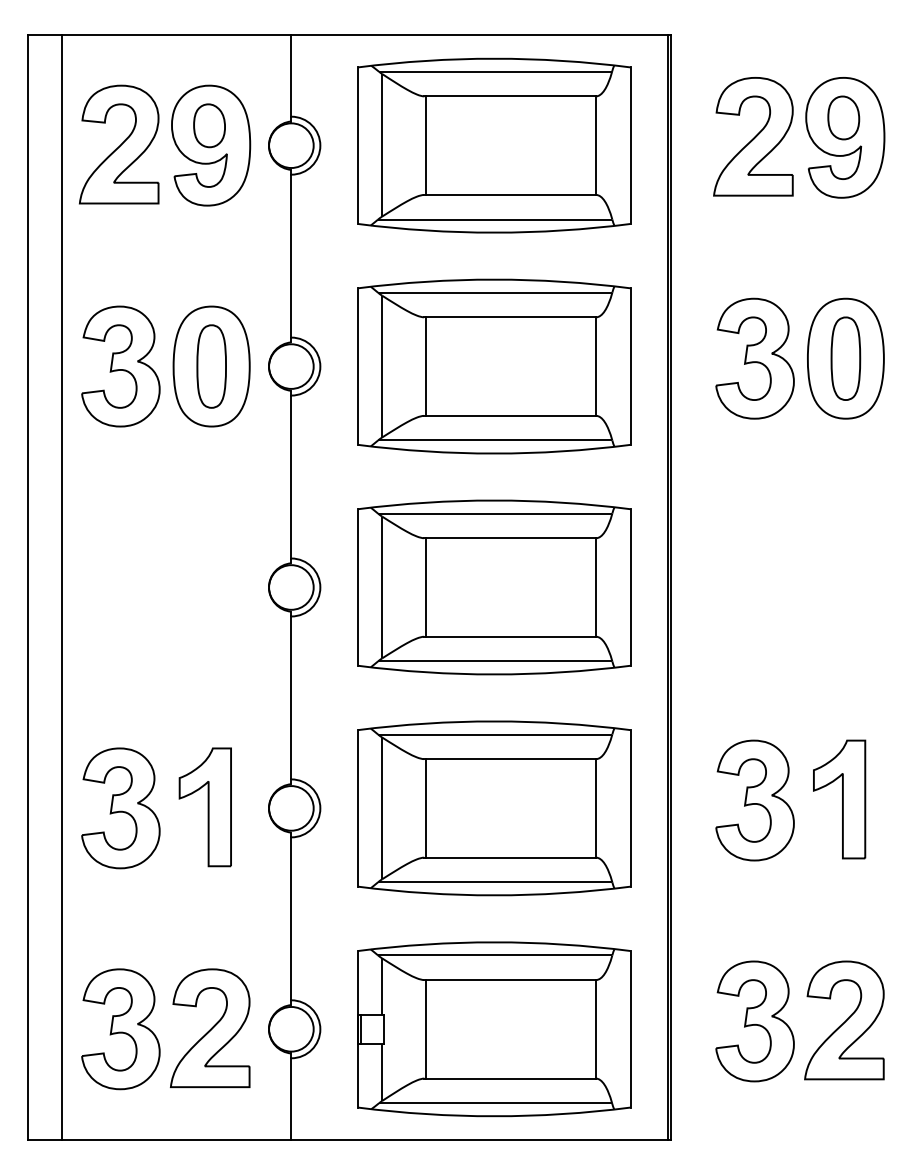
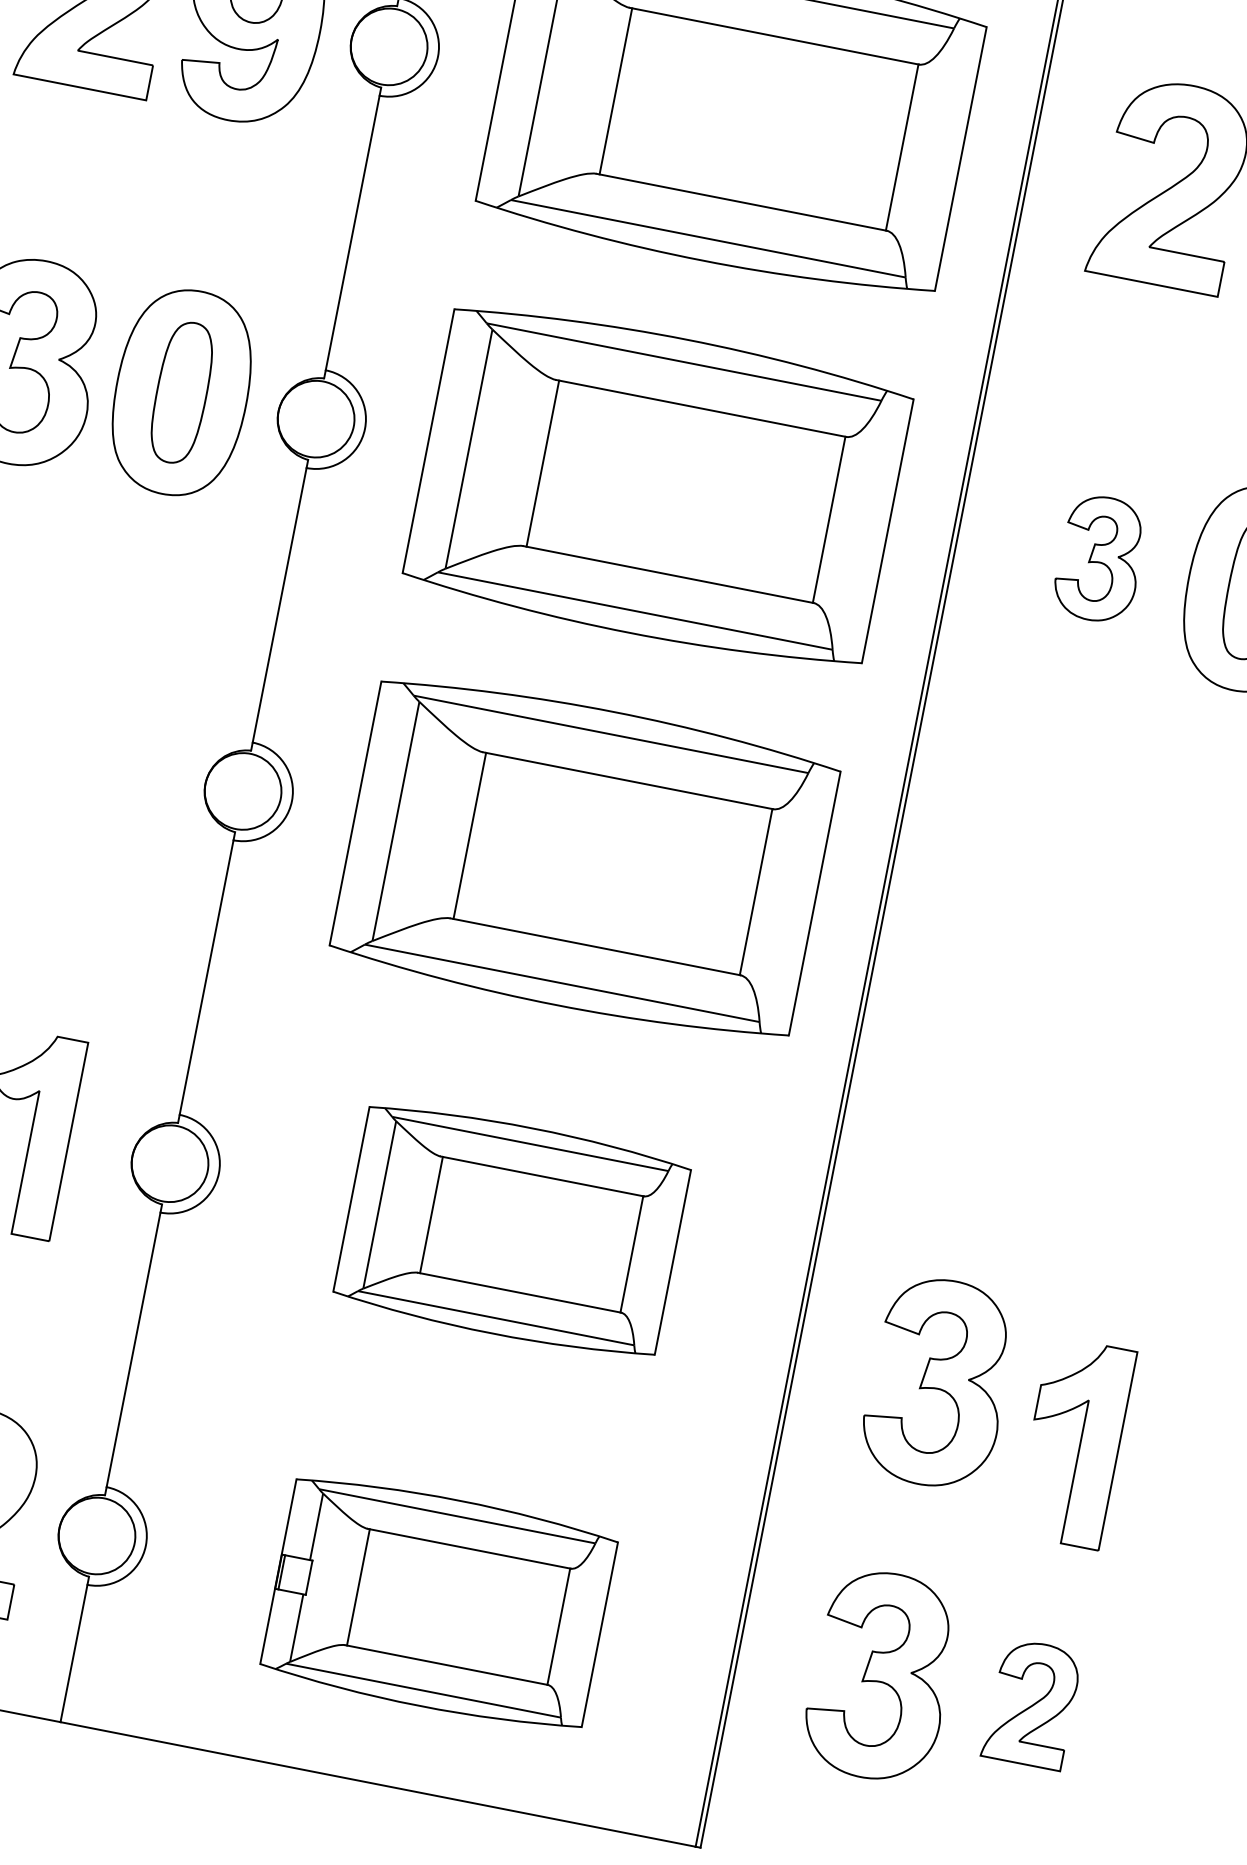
part: (754, 358) -> (1099, 558), size x0.6
part: (839, 799) -> (1074, 1442), moved
part: (754, 800) -> (937, 1382), moved
part: (494, 808) -> (512, 1231), size x0.7
part: (844, 1020) -> (1032, 1704), size x0.6
part: (494, 1029) -> (439, 1603), size x0.7

